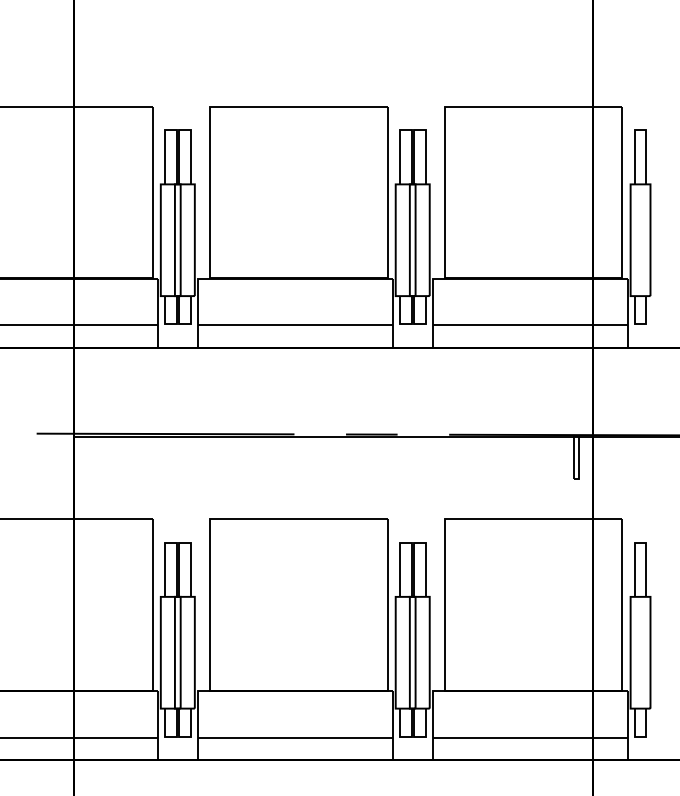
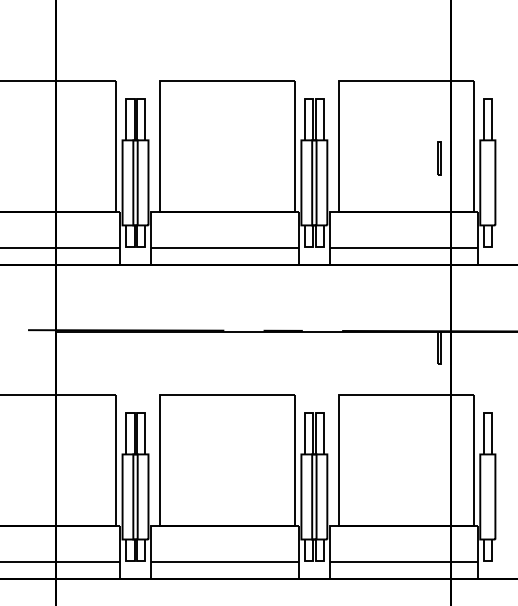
line: (575, 208) -> (438, 158), added

